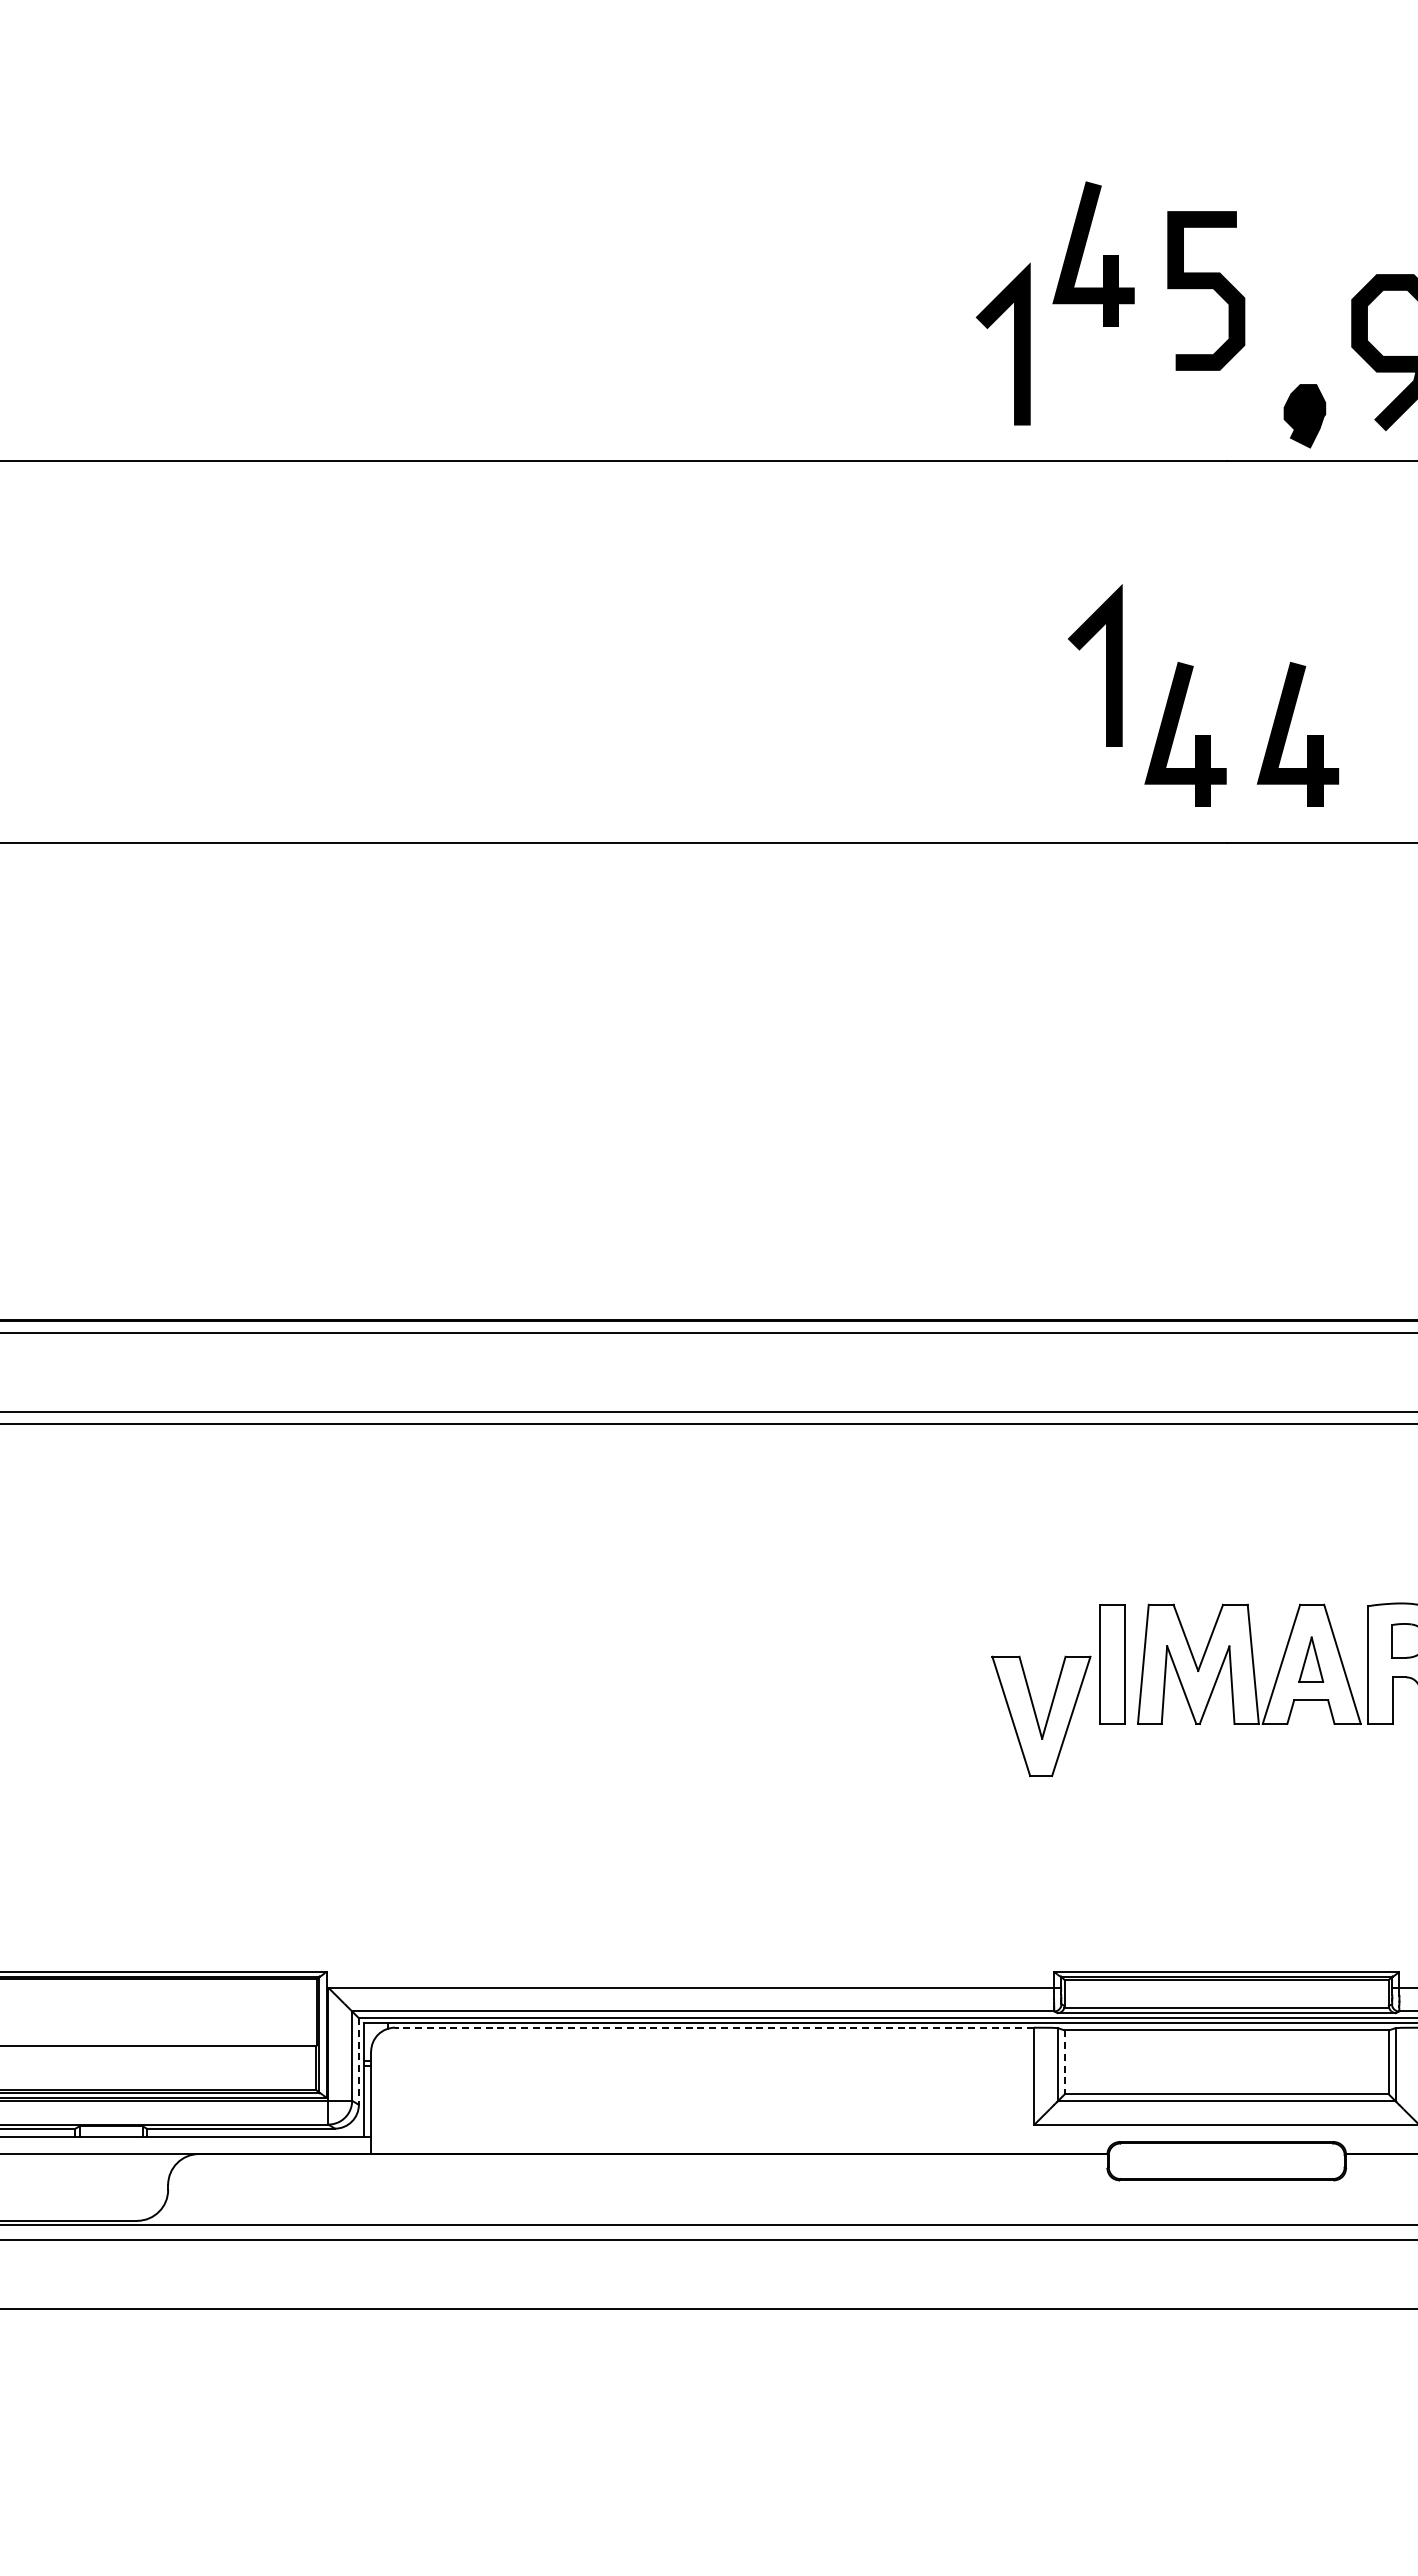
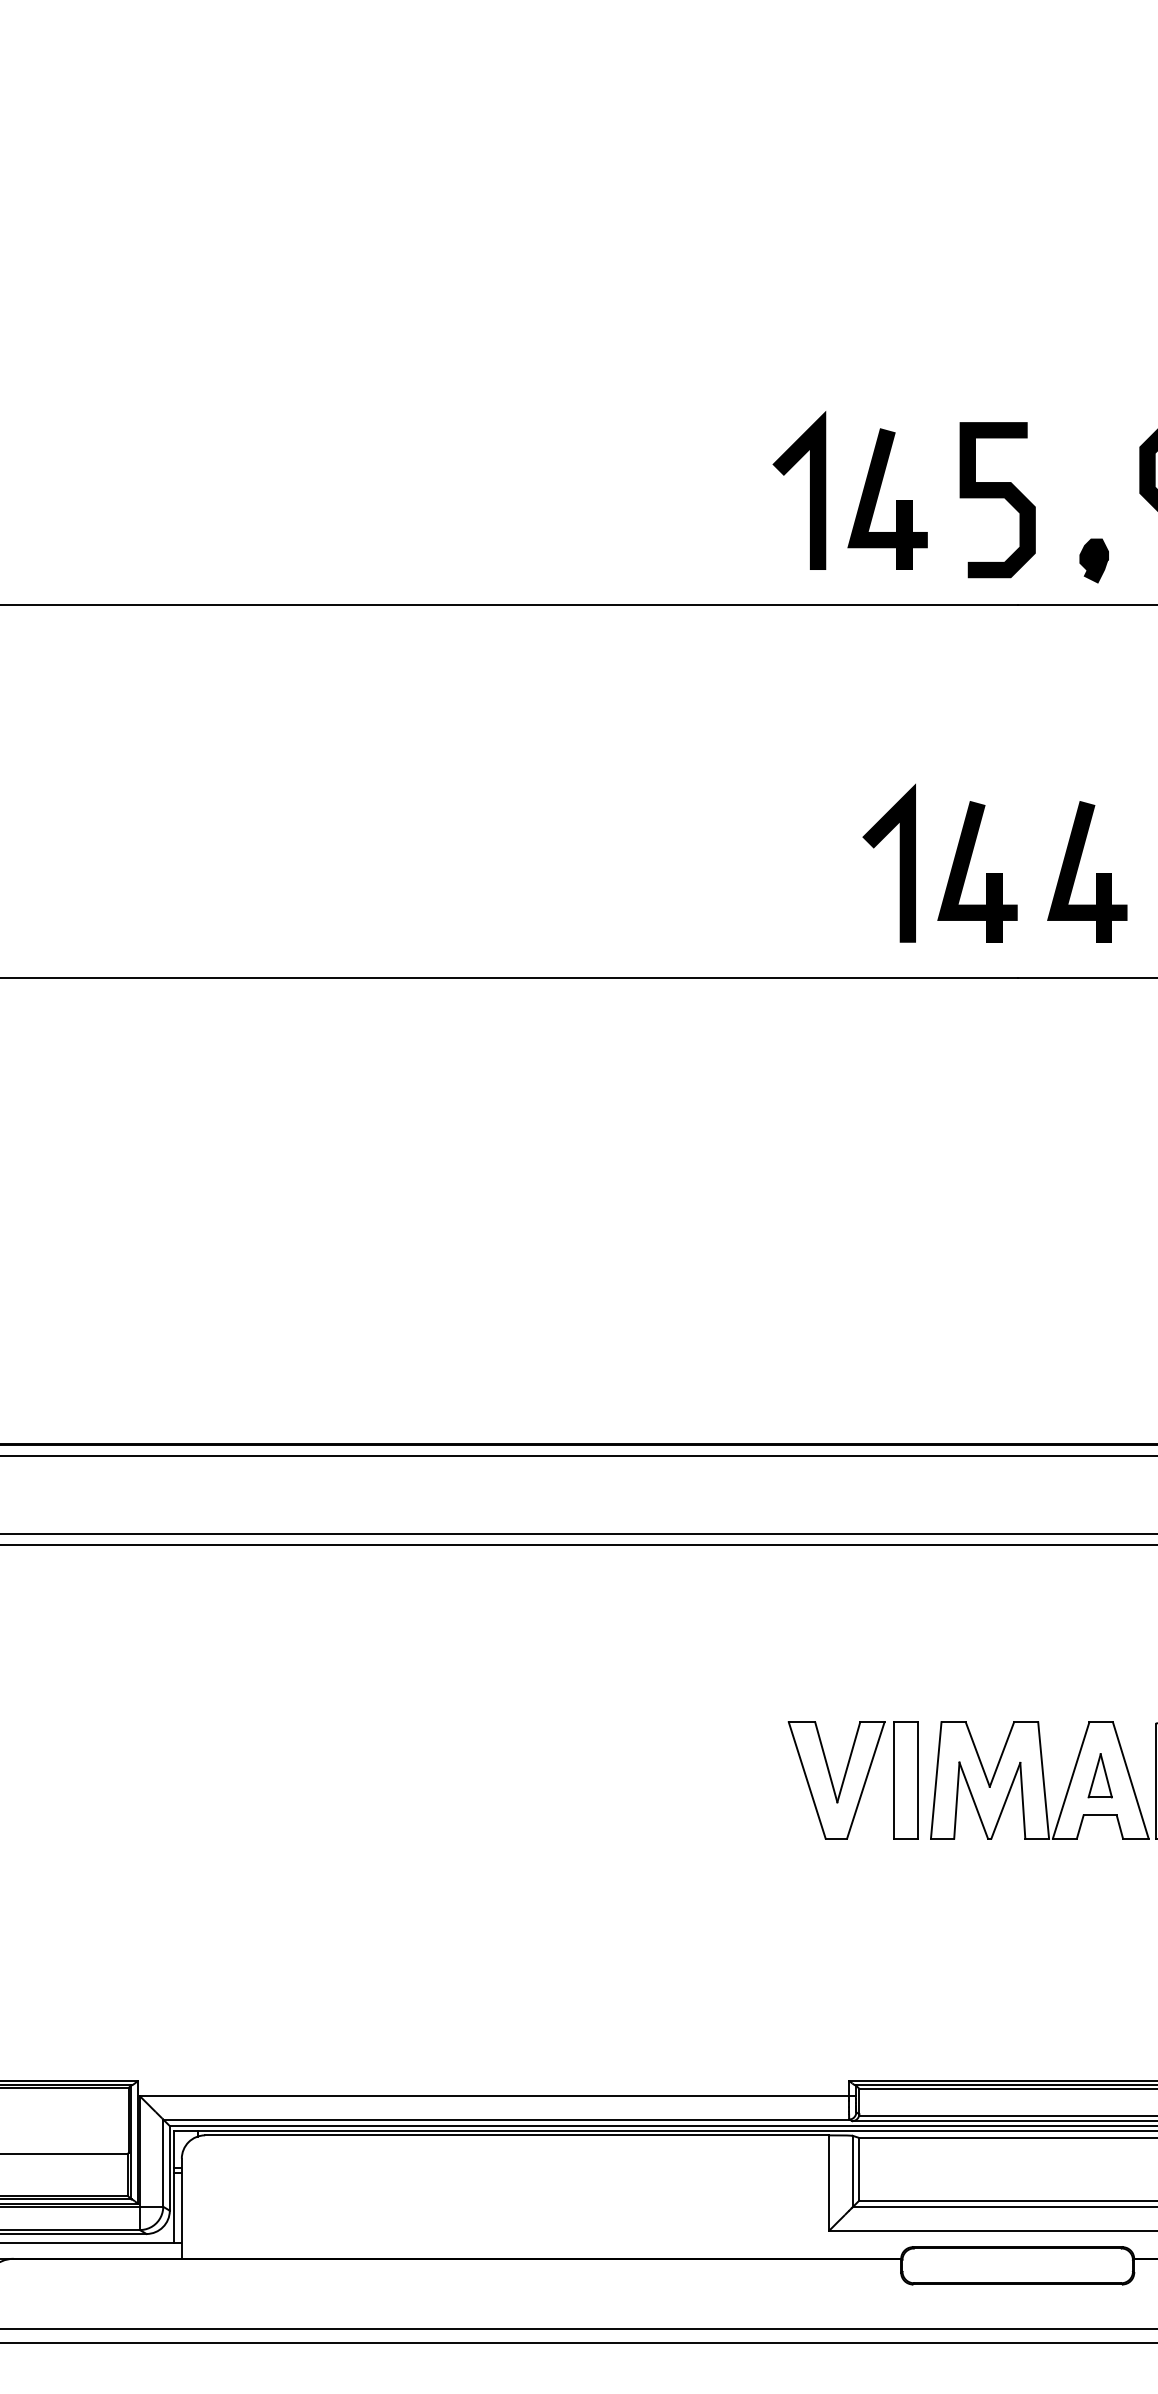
part: (1084, 250) -> (878, 495), moved
curve: (1206, 289) -> (997, 498), moved
part: (1305, 416) -> (1094, 561), size x0.71
line: (1106, 665) -> (900, 863), moved
part: (1041, 1715) -> (836, 1779), moved
line: (714, 2027) -> (517, 2135), dashed -> solid
line: (358, 2061) -> (169, 2168), dashed -> solid
line: (1064, 2062) -> (859, 2169), dashed -> solid

